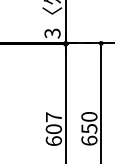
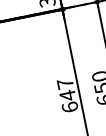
text: (53, 129) -> (67, 95), 607 -> 647

